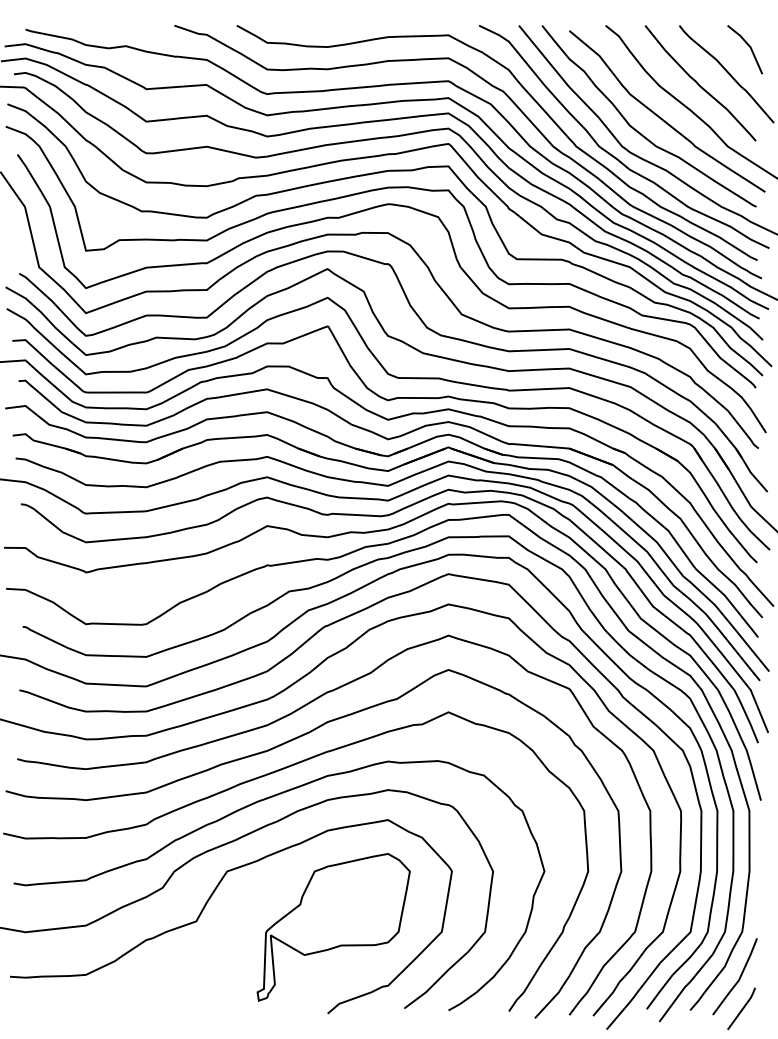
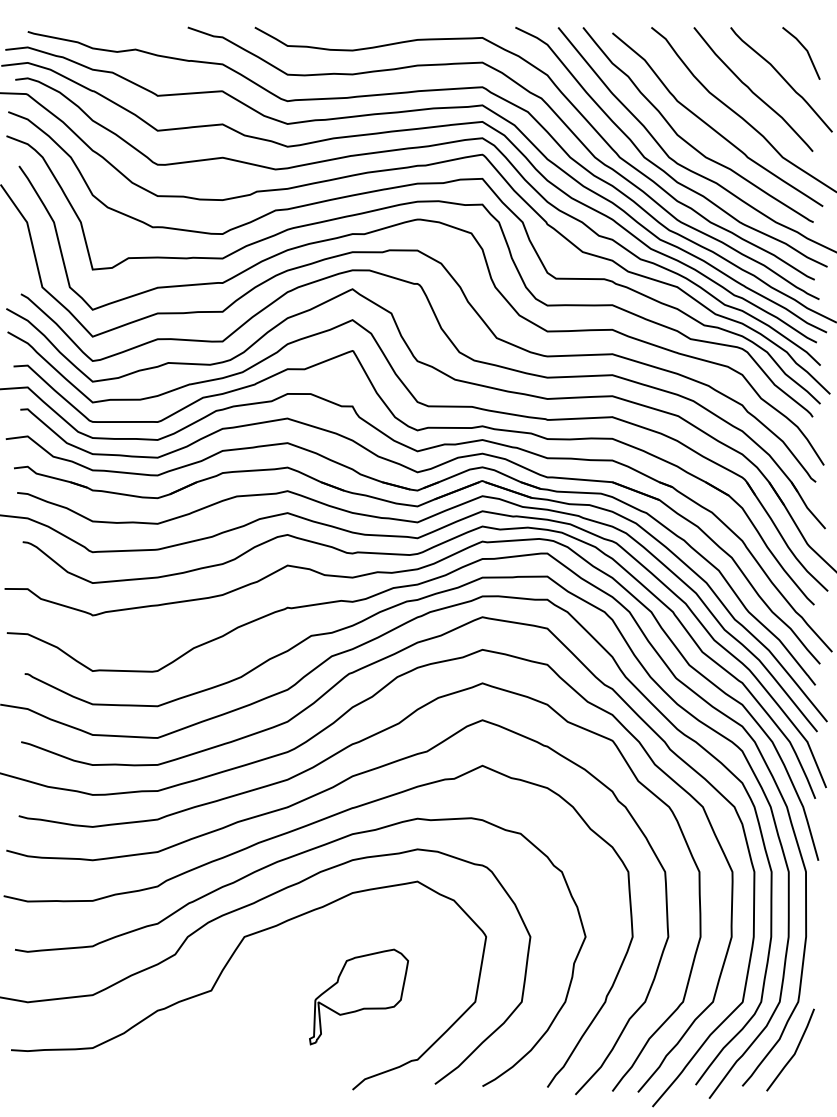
part: (333, 926) -> (358, 996), size x0.6
line: (741, 1008) -> (797, 1084), removed

